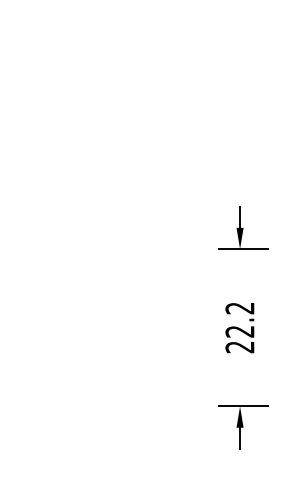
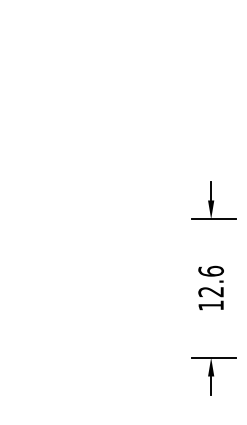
text: (239, 327) -> (210, 288), 22.2 -> 12.6

